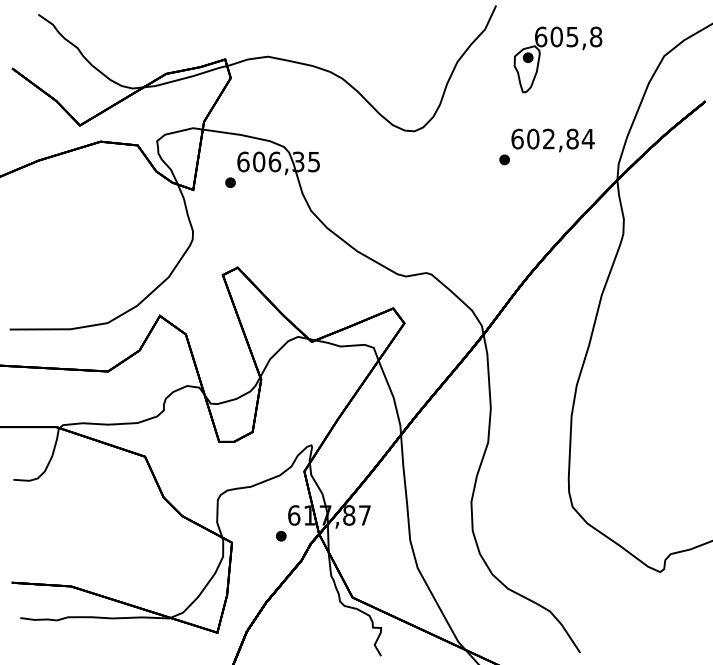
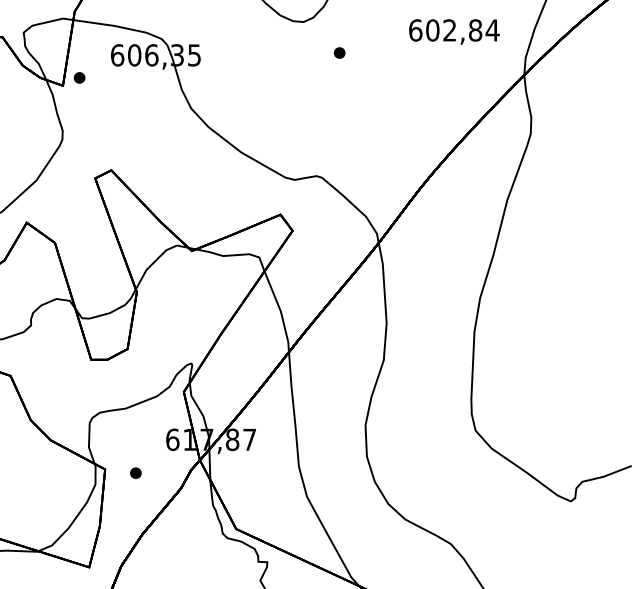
part: (504, 159) -> (339, 52), moved
part: (230, 182) -> (79, 77), moved
part: (281, 536) -> (136, 473), moved

